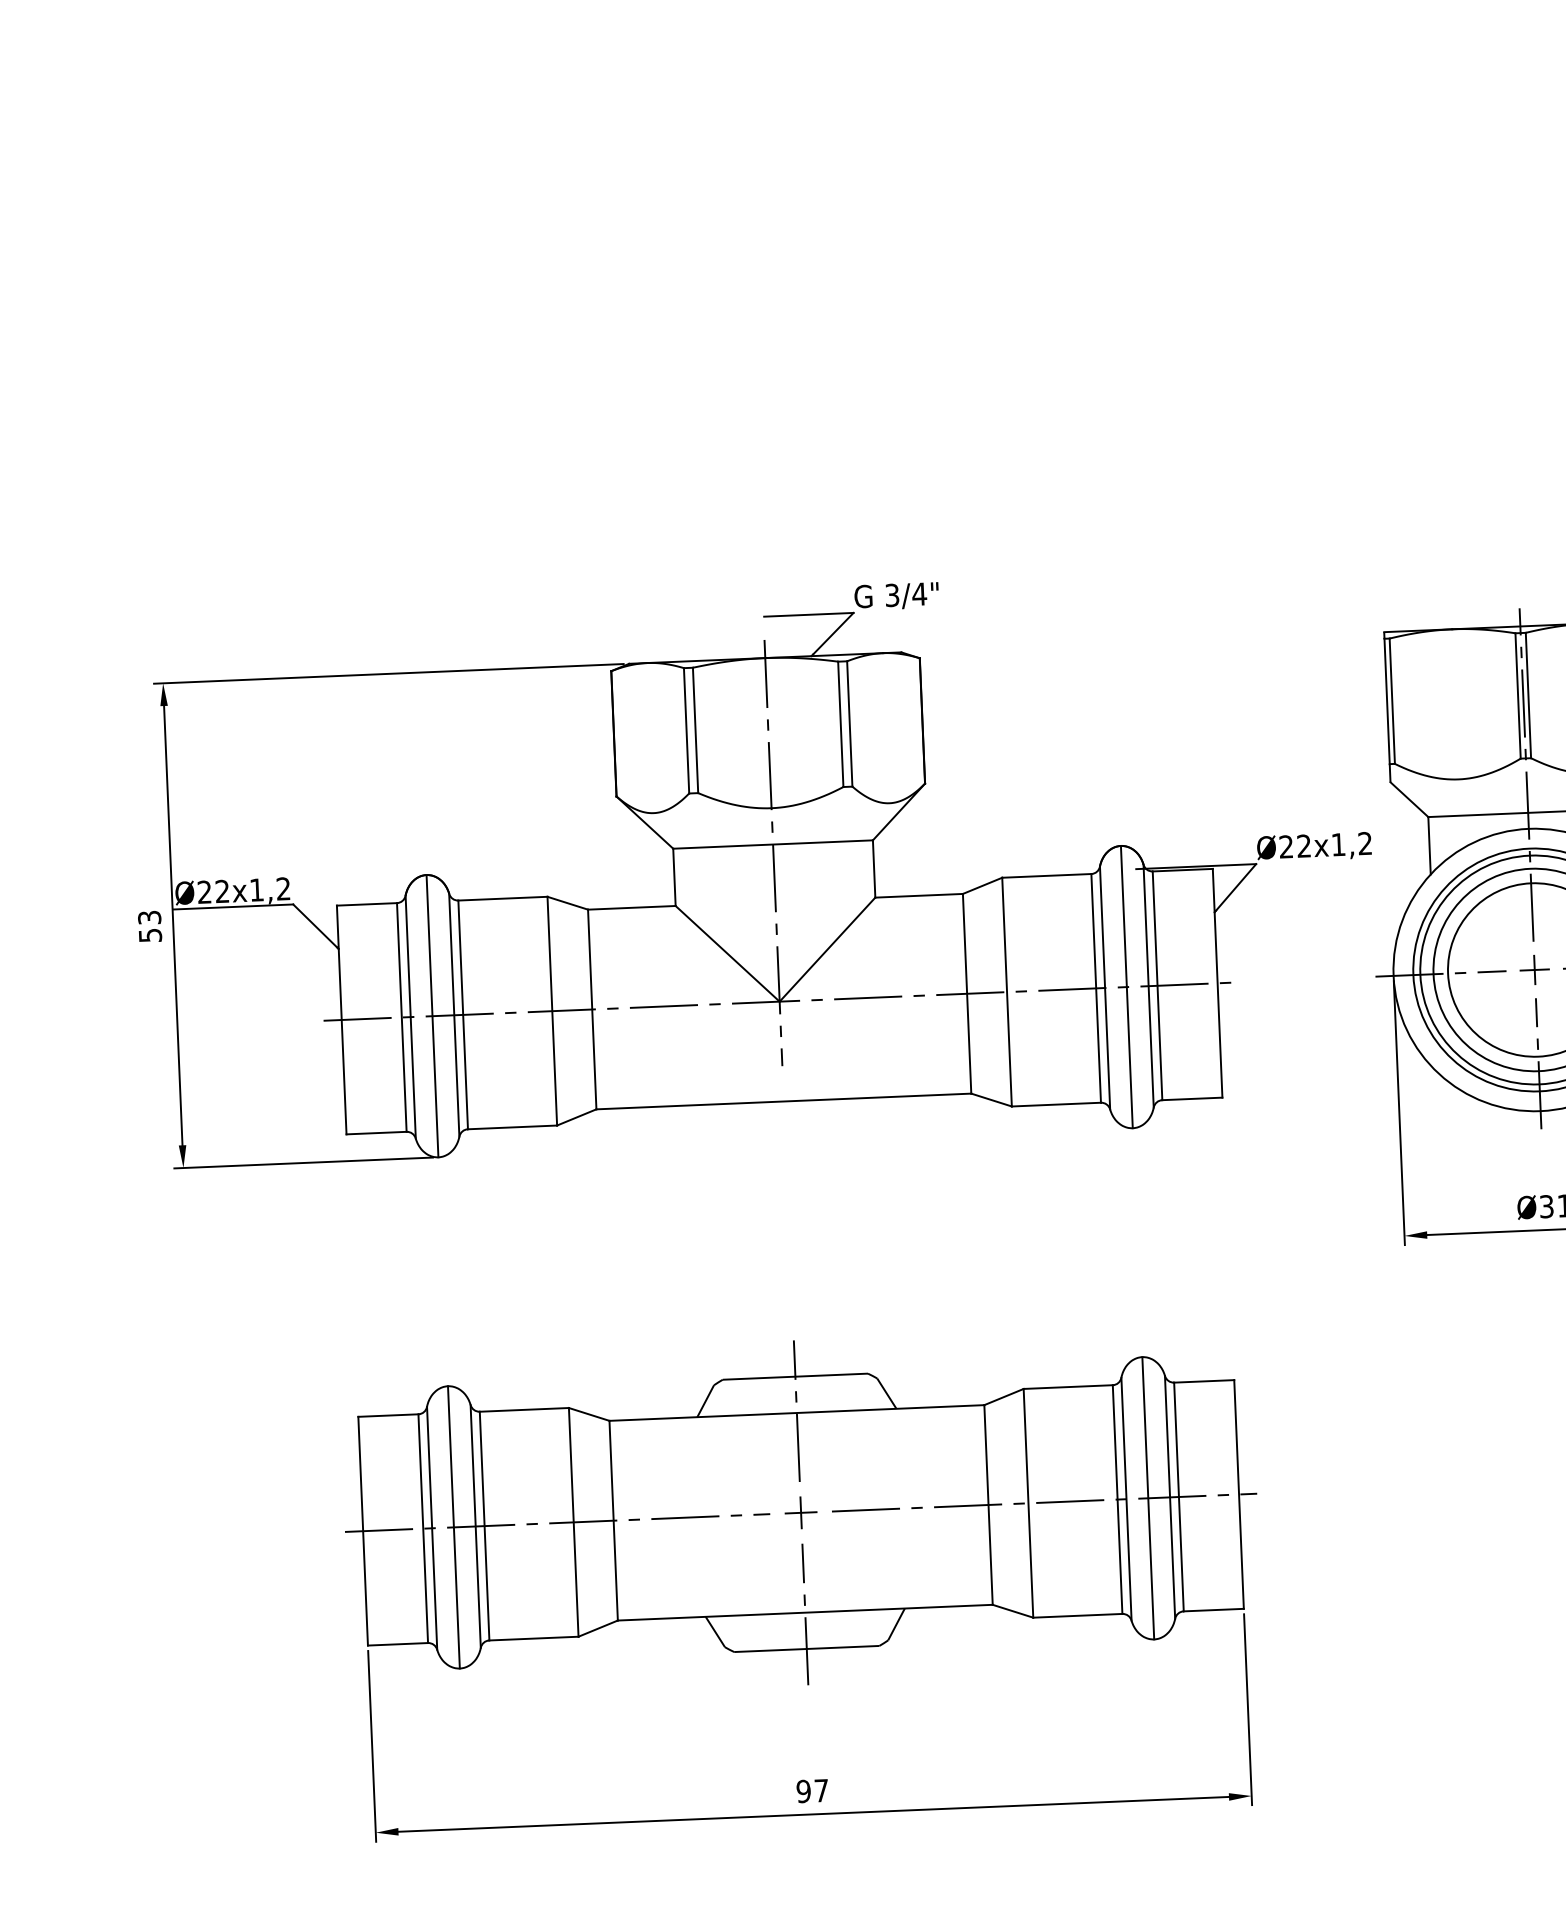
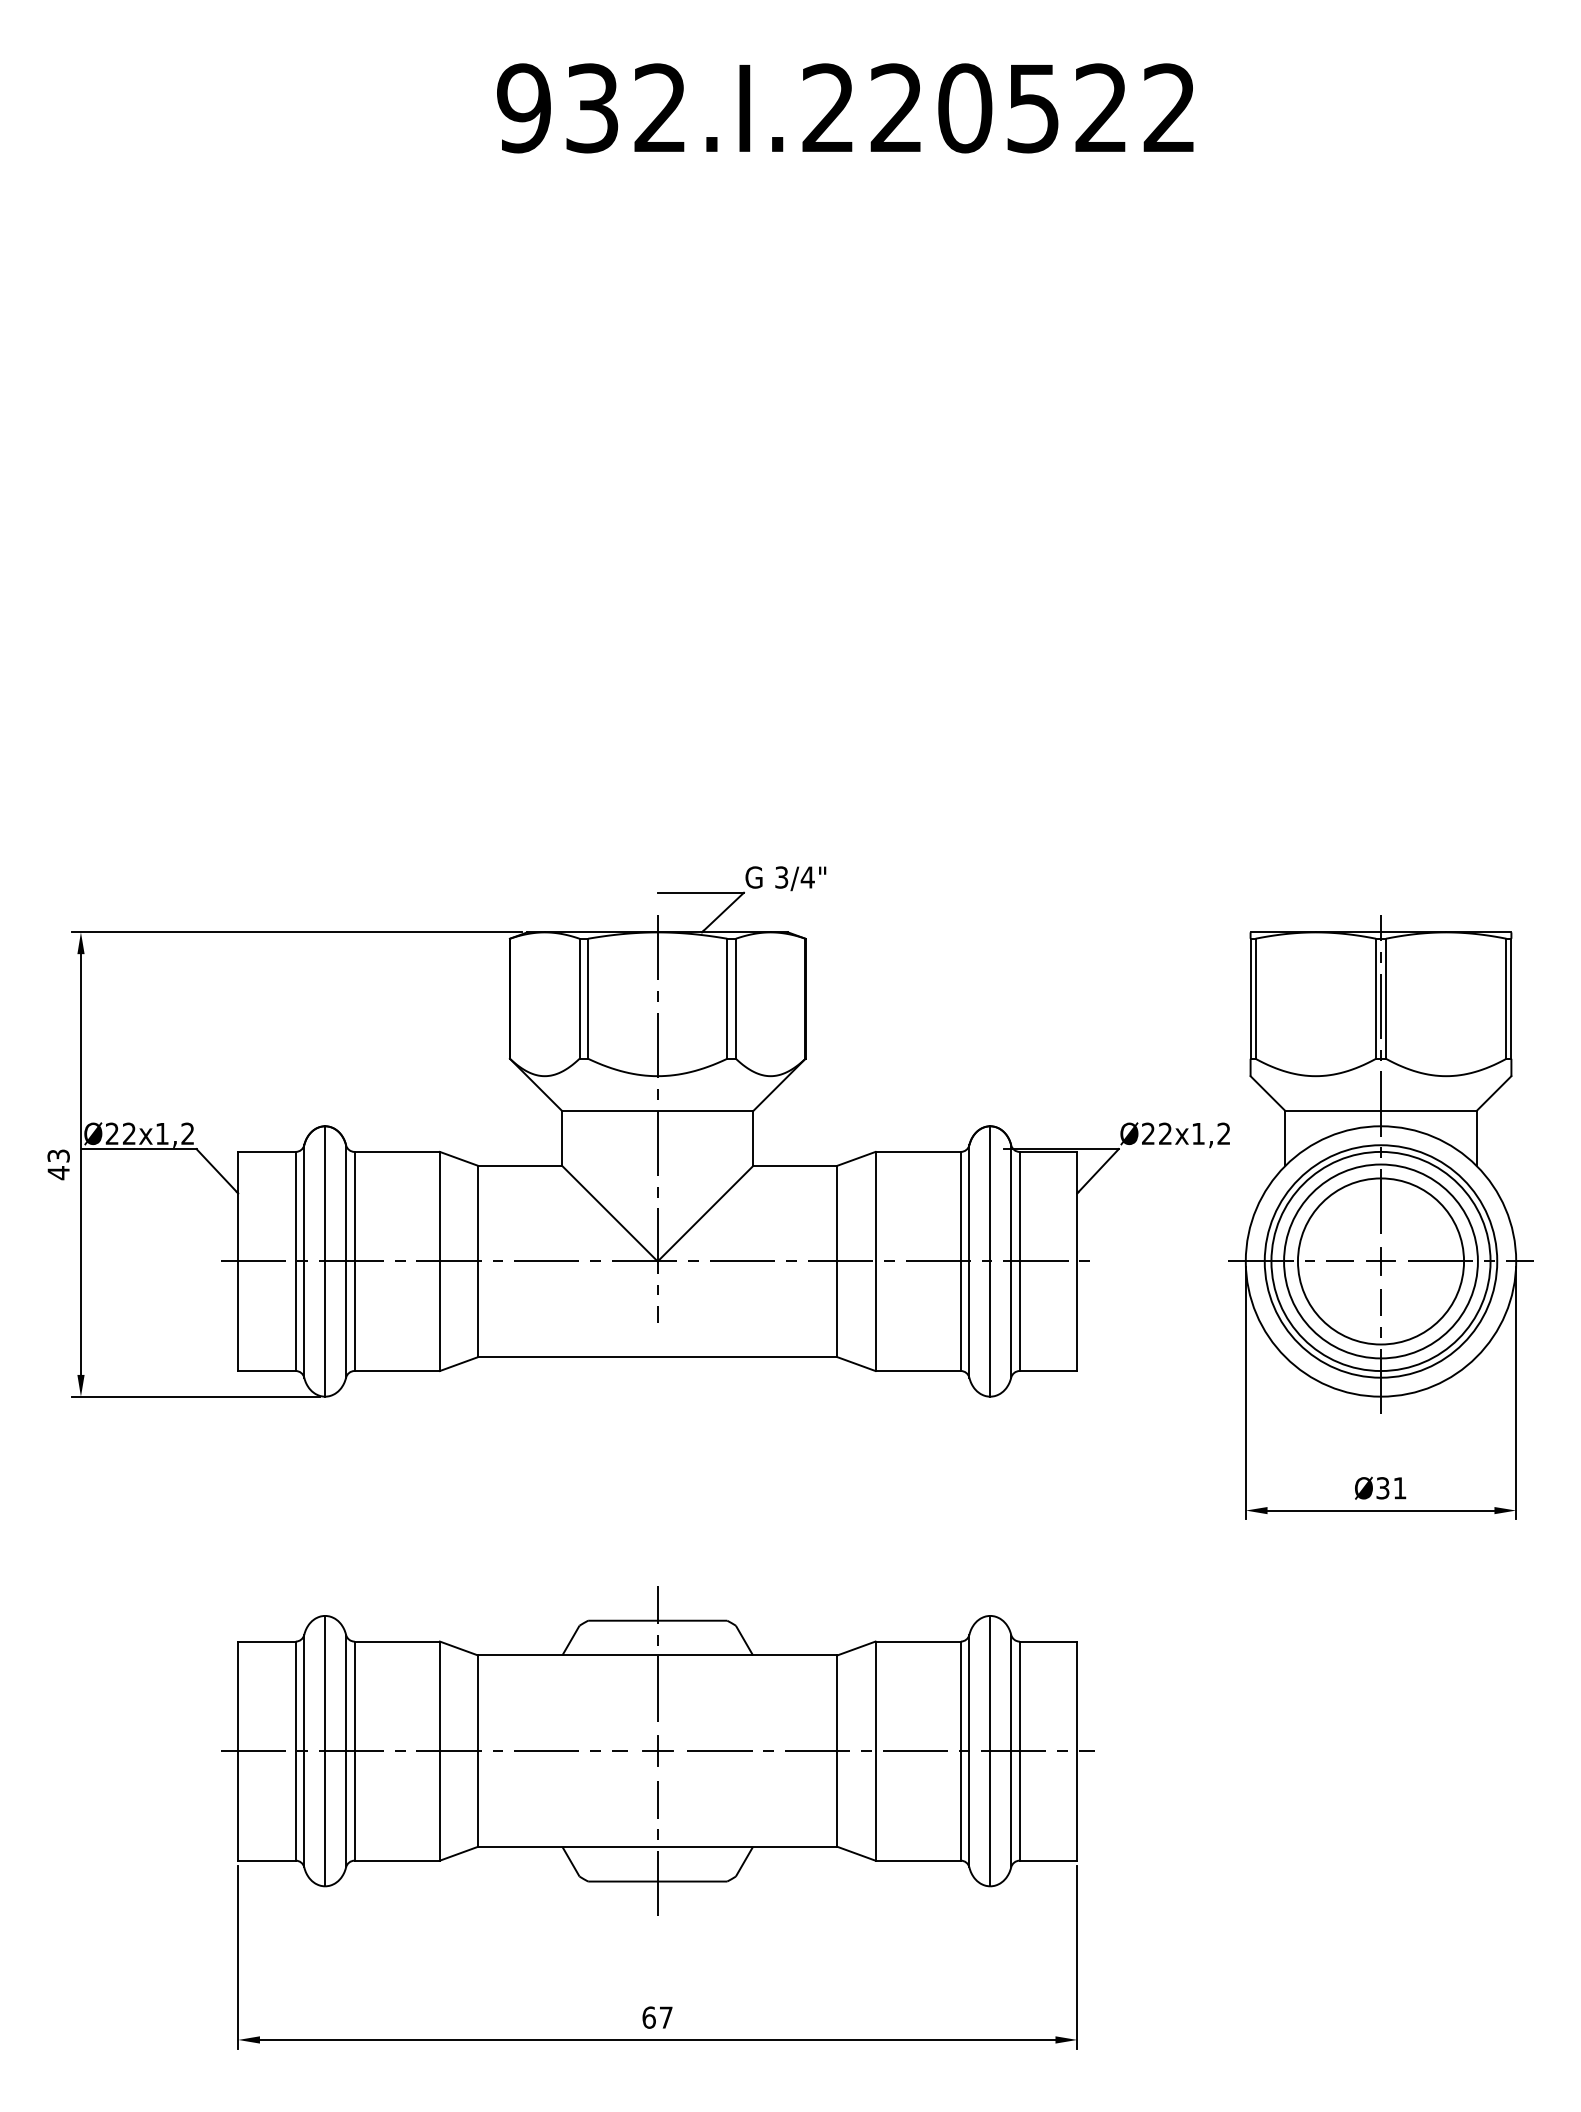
text: (150, 936) -> (58, 1173), 53 -> 43
text: (803, 1791) -> (648, 2017), 97 -> 67

